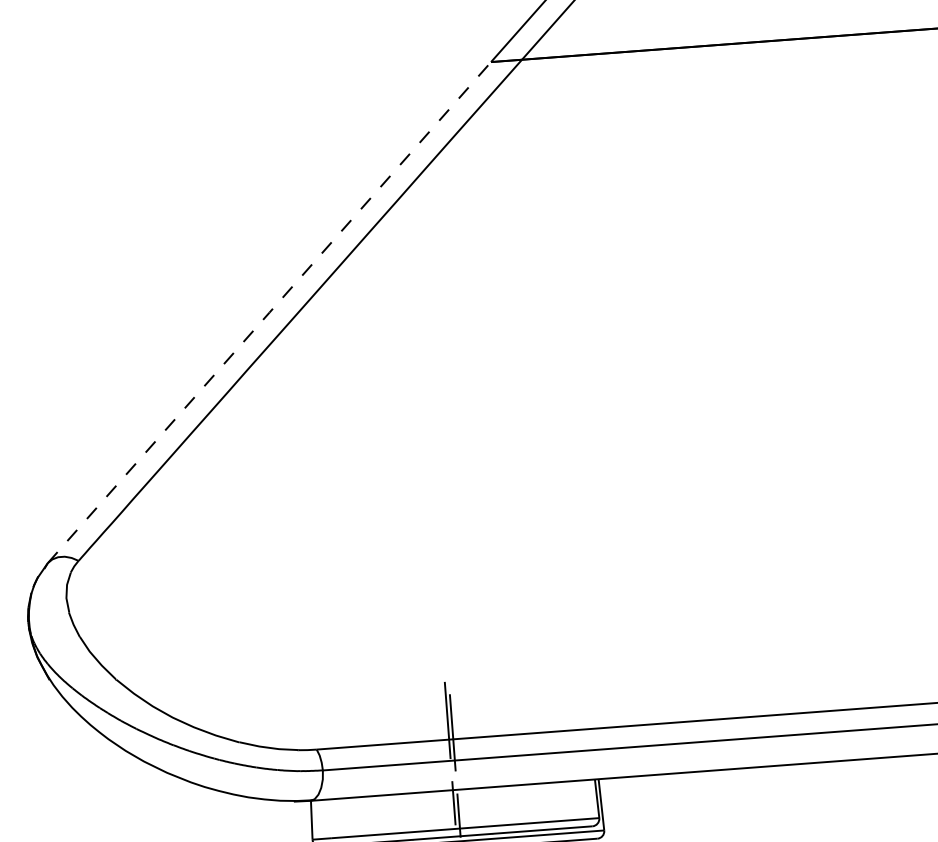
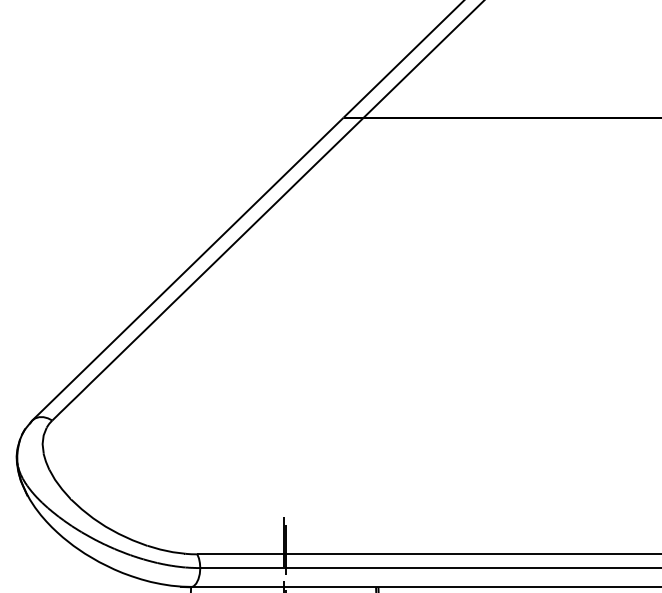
line: (270, 313) -> (188, 269), dashed -> solid

